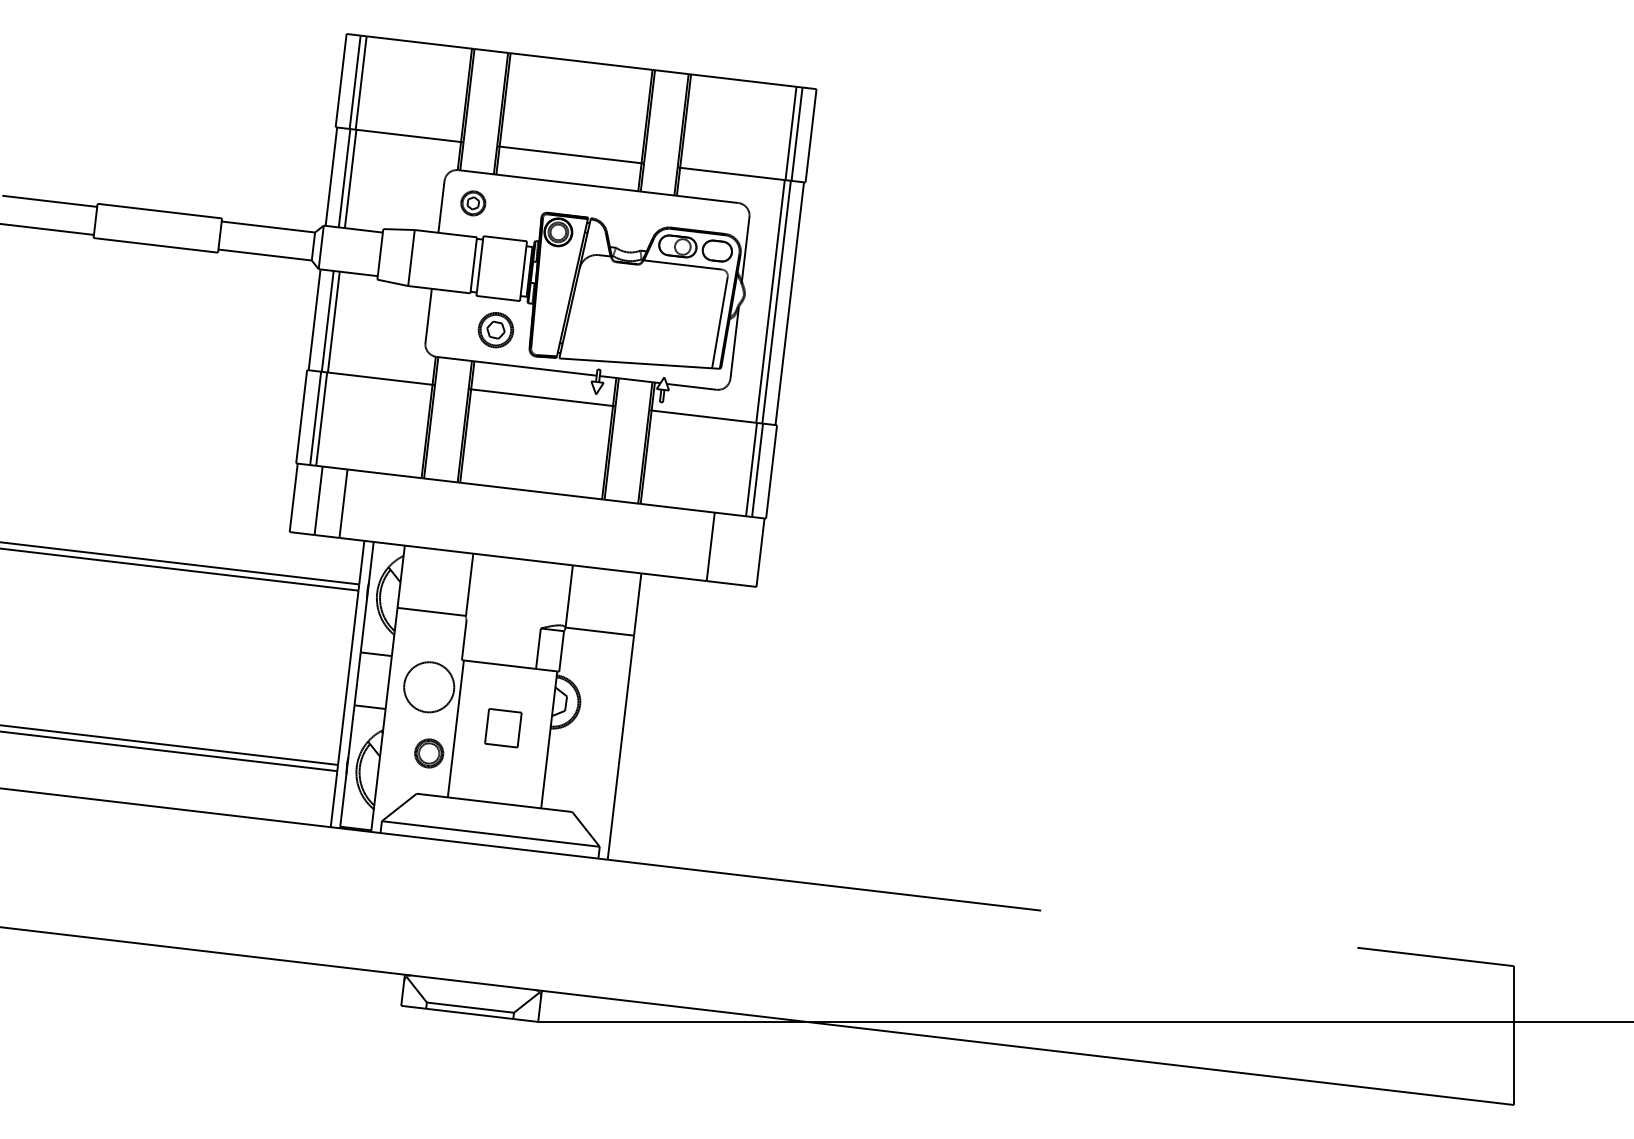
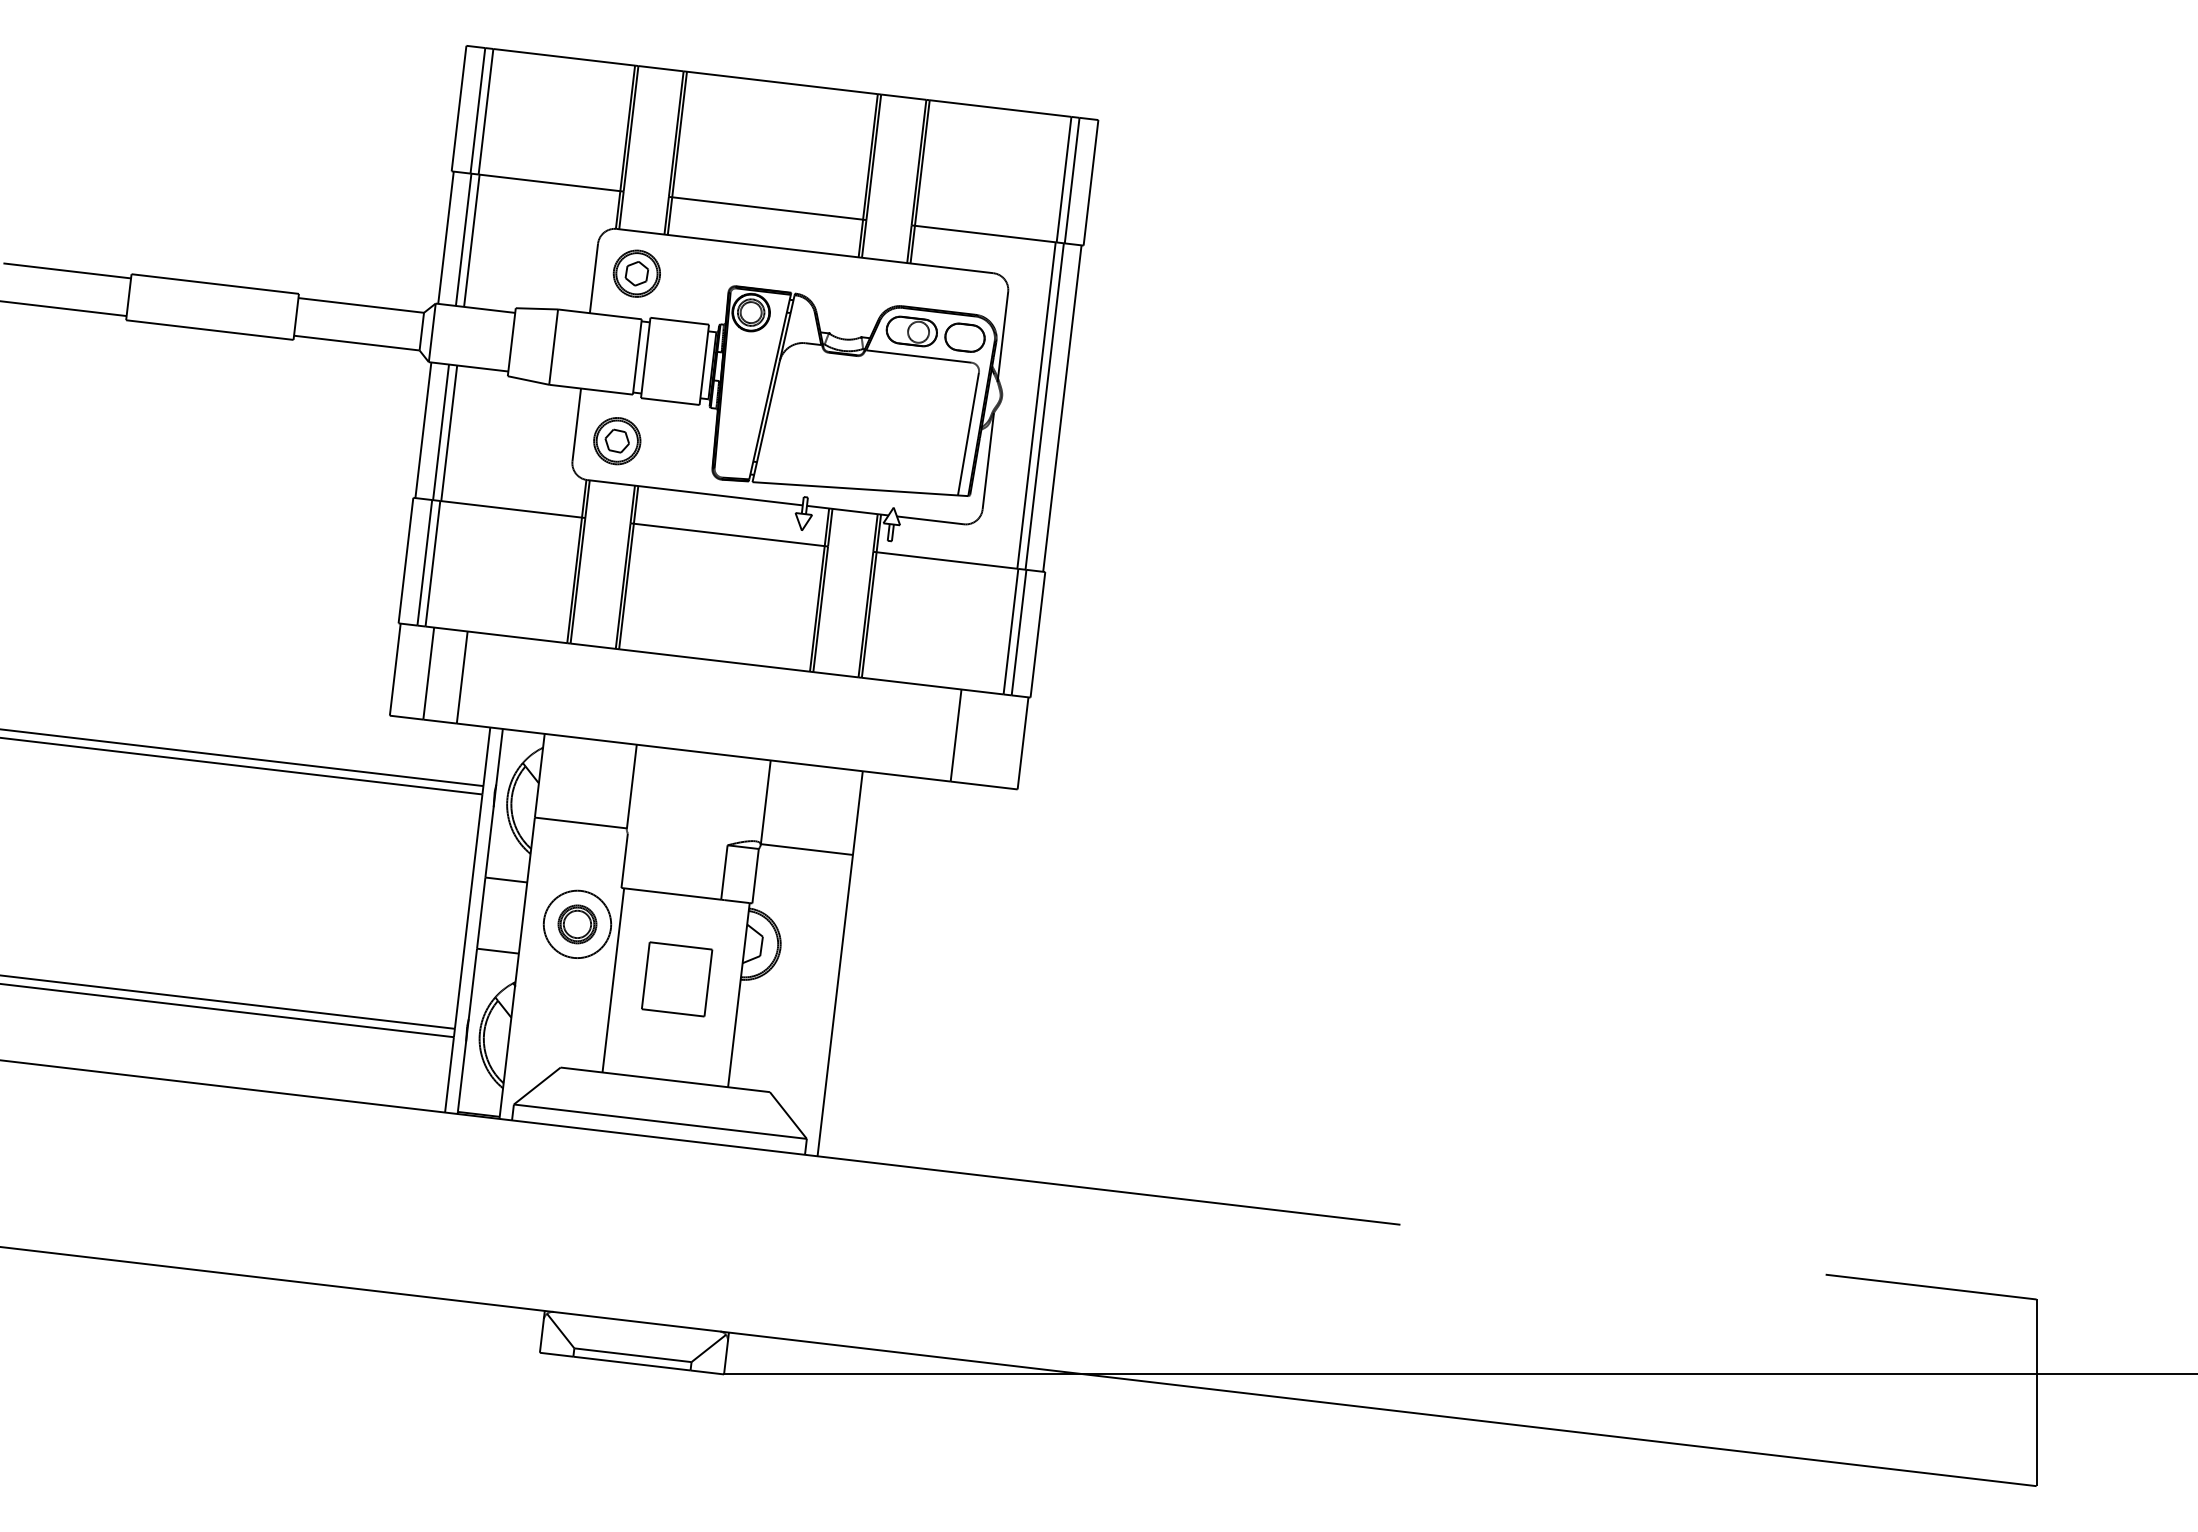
part: (473, 203) -> (636, 273), size x1.43
part: (496, 330) -> (617, 441), moved
part: (503, 728) -> (677, 979), size x1.43
part: (429, 753) -> (577, 924), moved

